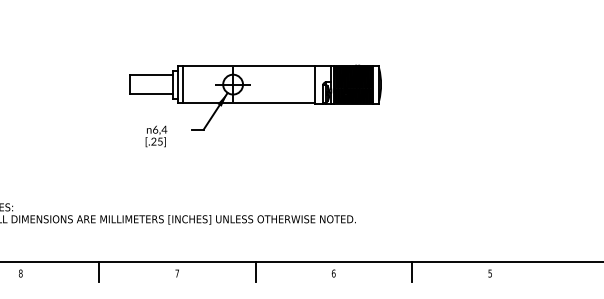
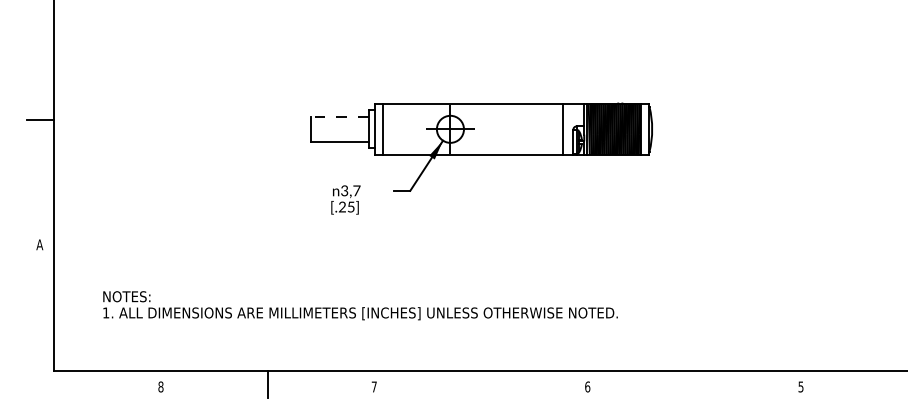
line: (151, 75) -> (339, 116), solid -> dashed
text: (159, 129) -> (350, 190), 6,4 -> 3,7
line: (255, 271) -> (481, 383), removed
line: (412, 271) -> (694, 383), removed

